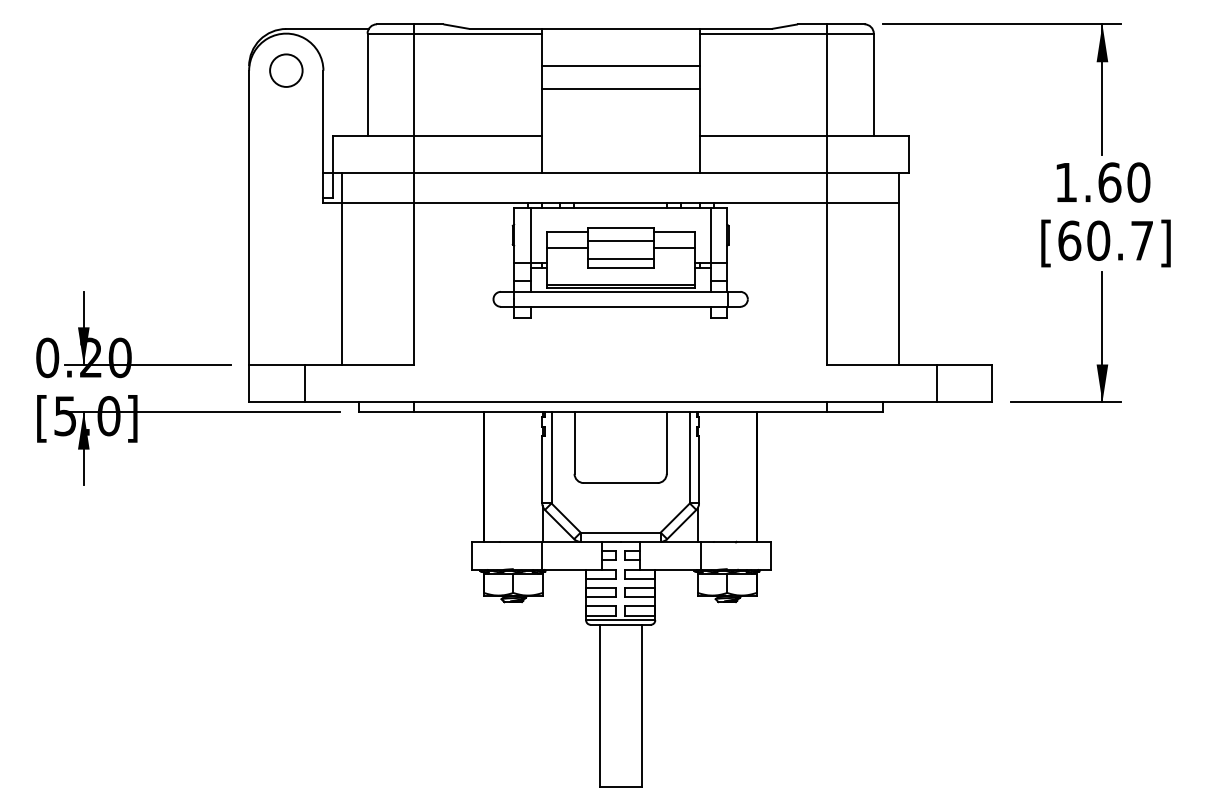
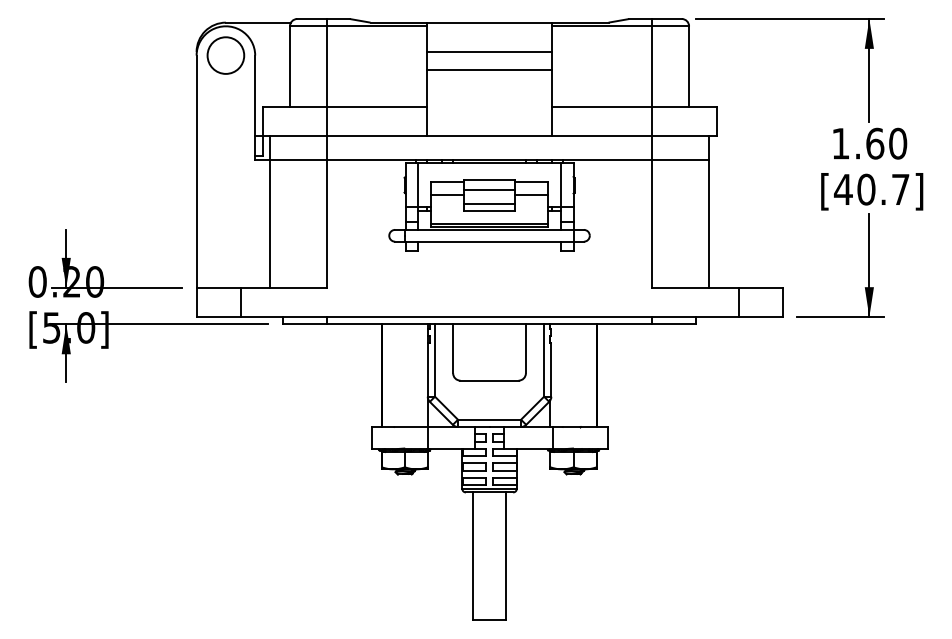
circle: (286, 70) -> (226, 55), size x1.43
text: (1069, 240) -> (843, 189), [60.7] -> [40.7]

